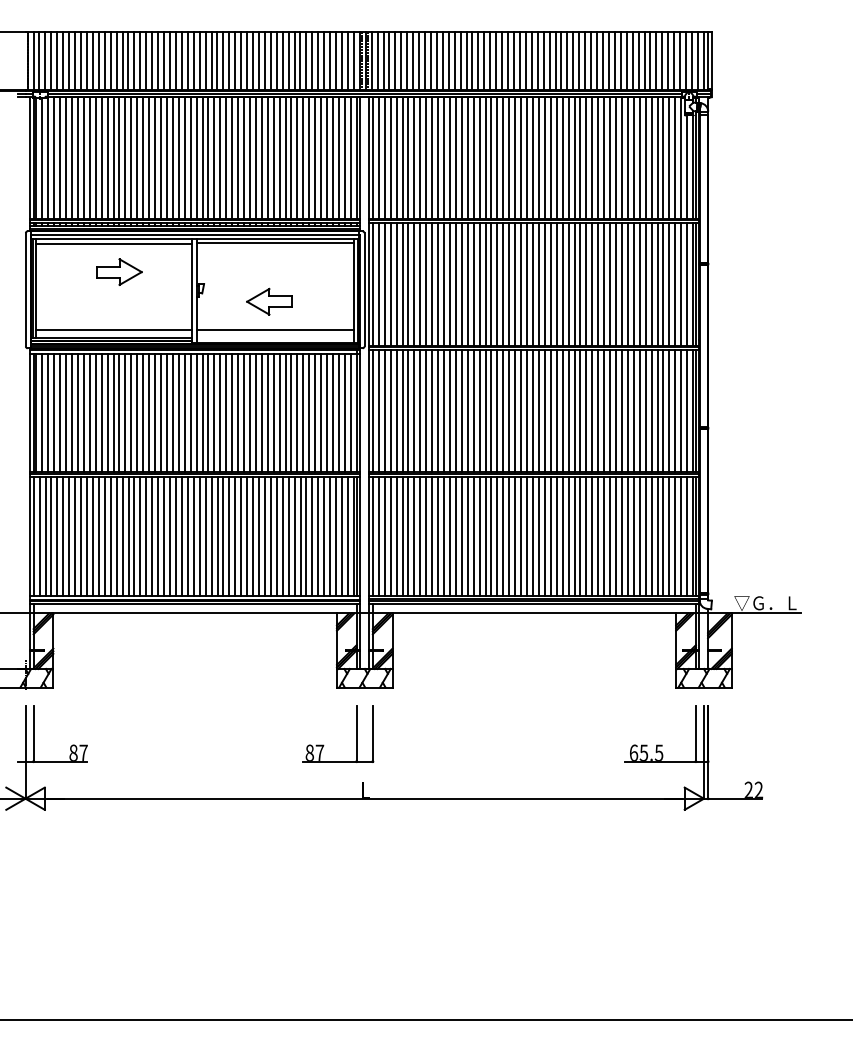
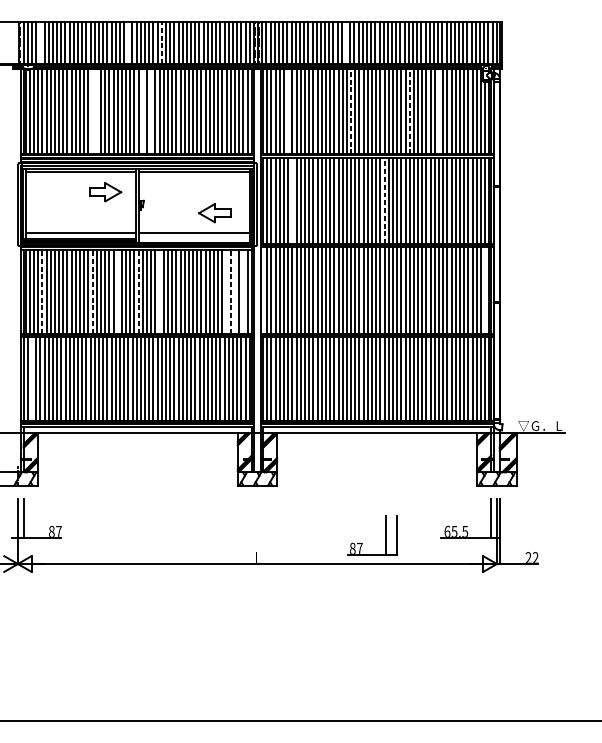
line: (57, 60) -> (40, 42), removed
line: (181, 60) -> (128, 42), removed
line: (229, 60) -> (161, 42), solid -> dashed
line: (490, 60) -> (346, 42), removed
line: (131, 157) -> (92, 111), removed
line: (137, 157) -> (96, 111), removed
line: (202, 157) -> (142, 111), removed
line: (214, 157) -> (151, 111), removed
line: (408, 157) -> (288, 111), removed
line: (497, 157) -> (351, 111), solid -> dashed
line: (580, 157) -> (409, 111), solid -> dashed
line: (621, 157) -> (438, 111), removed
part: (119, 271) -> (105, 191), moved
line: (544, 283) -> (384, 200), solid -> dashed
line: (414, 284) -> (292, 201), removed
part: (269, 301) -> (214, 213), moved
line: (372, 411) -> (262, 290), removed
line: (687, 411) -> (485, 290), removed
line: (60, 412) -> (42, 291), solid -> dashed
line: (131, 412) -> (92, 291), solid -> dashed
line: (166, 412) -> (117, 291), removed
line: (196, 412) -> (138, 291), solid -> dashed
line: (226, 412) -> (159, 291), removed
line: (321, 412) -> (226, 291), removed
line: (327, 412) -> (231, 291), solid -> dashed
line: (332, 412) -> (234, 291), removed
line: (344, 412) -> (243, 291), removed
line: (45, 536) -> (32, 378), removed
part: (356, 733) -> (385, 534), moved

